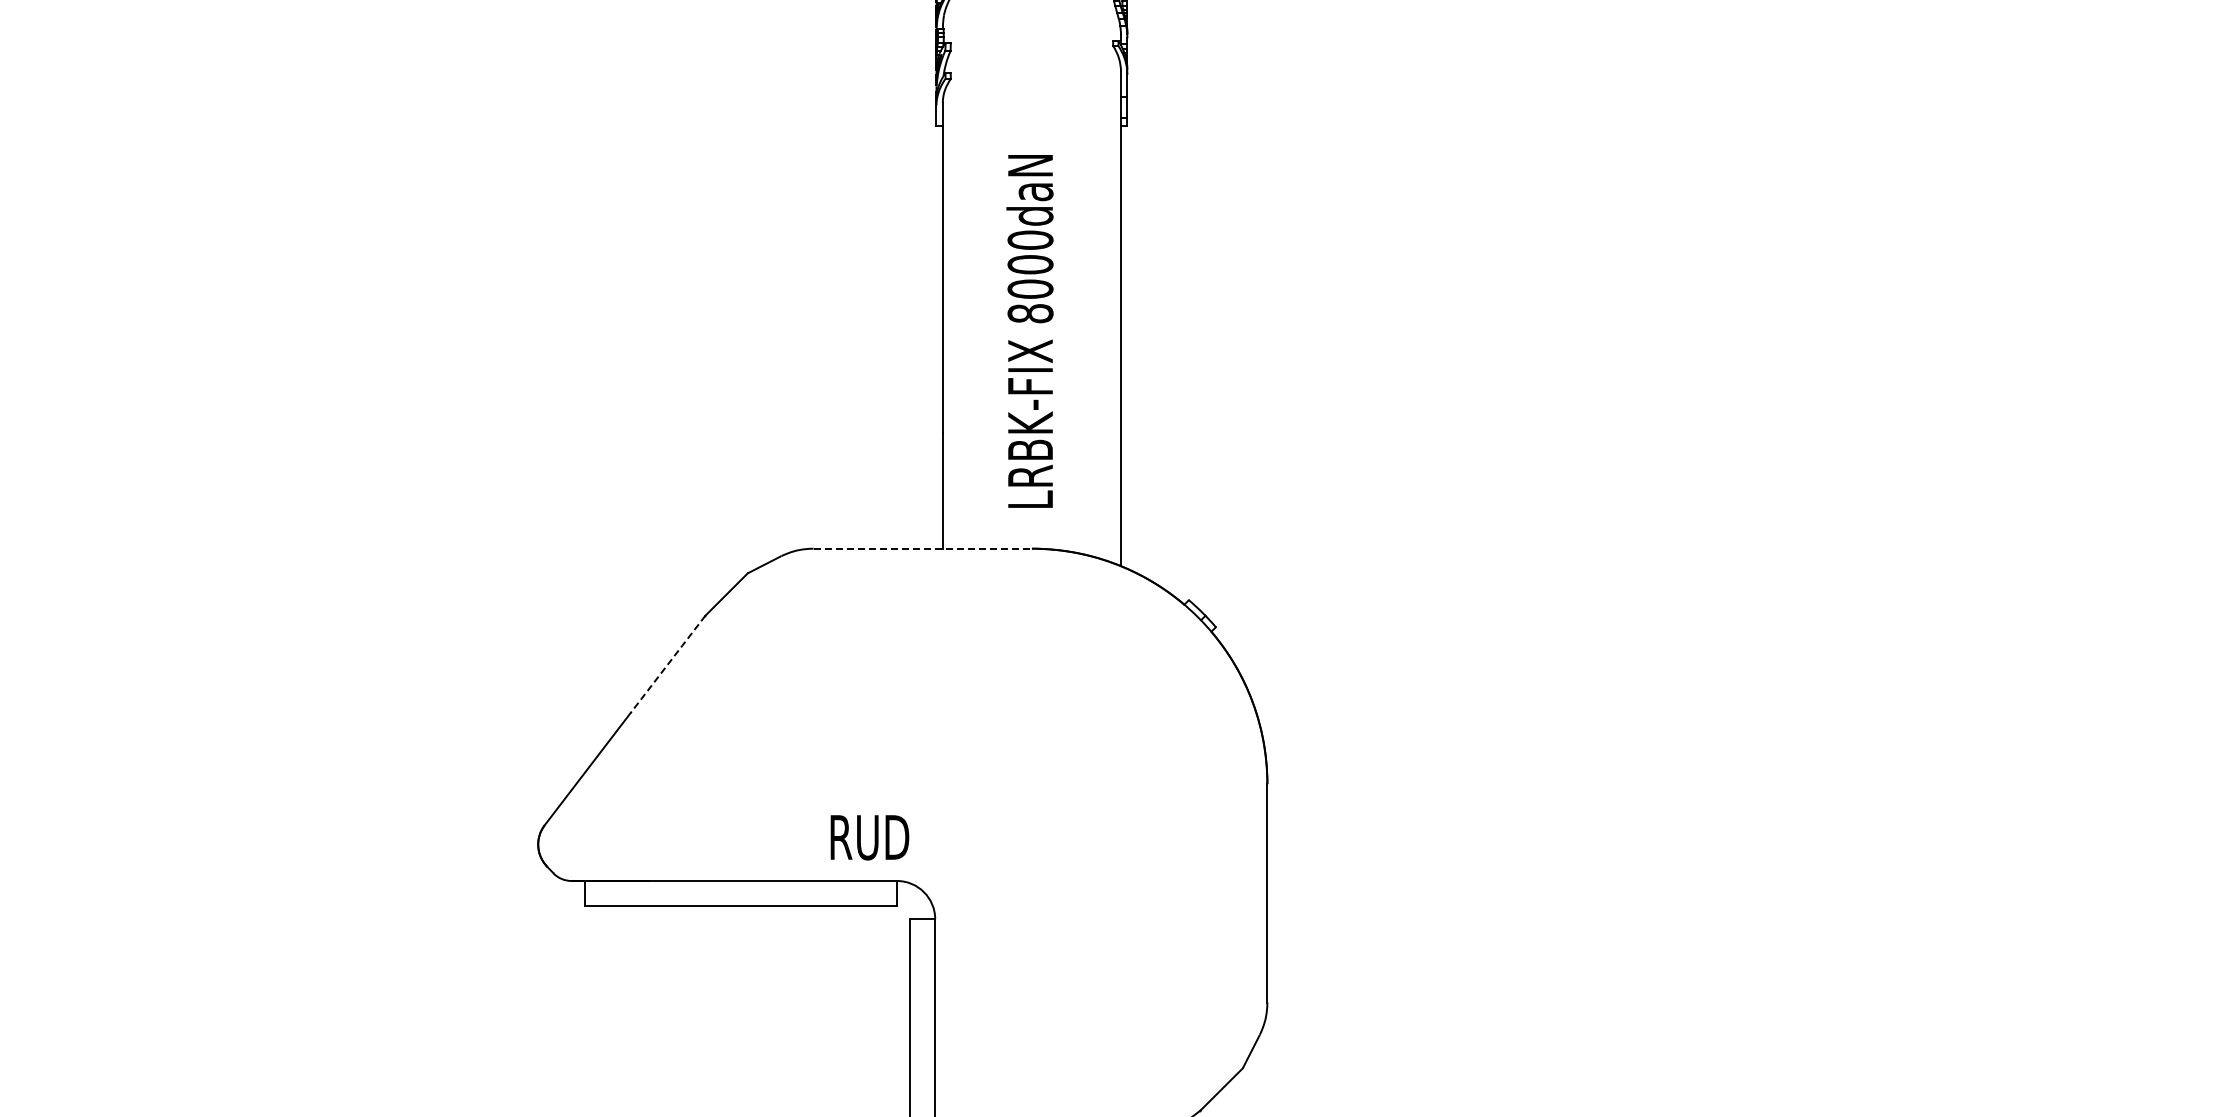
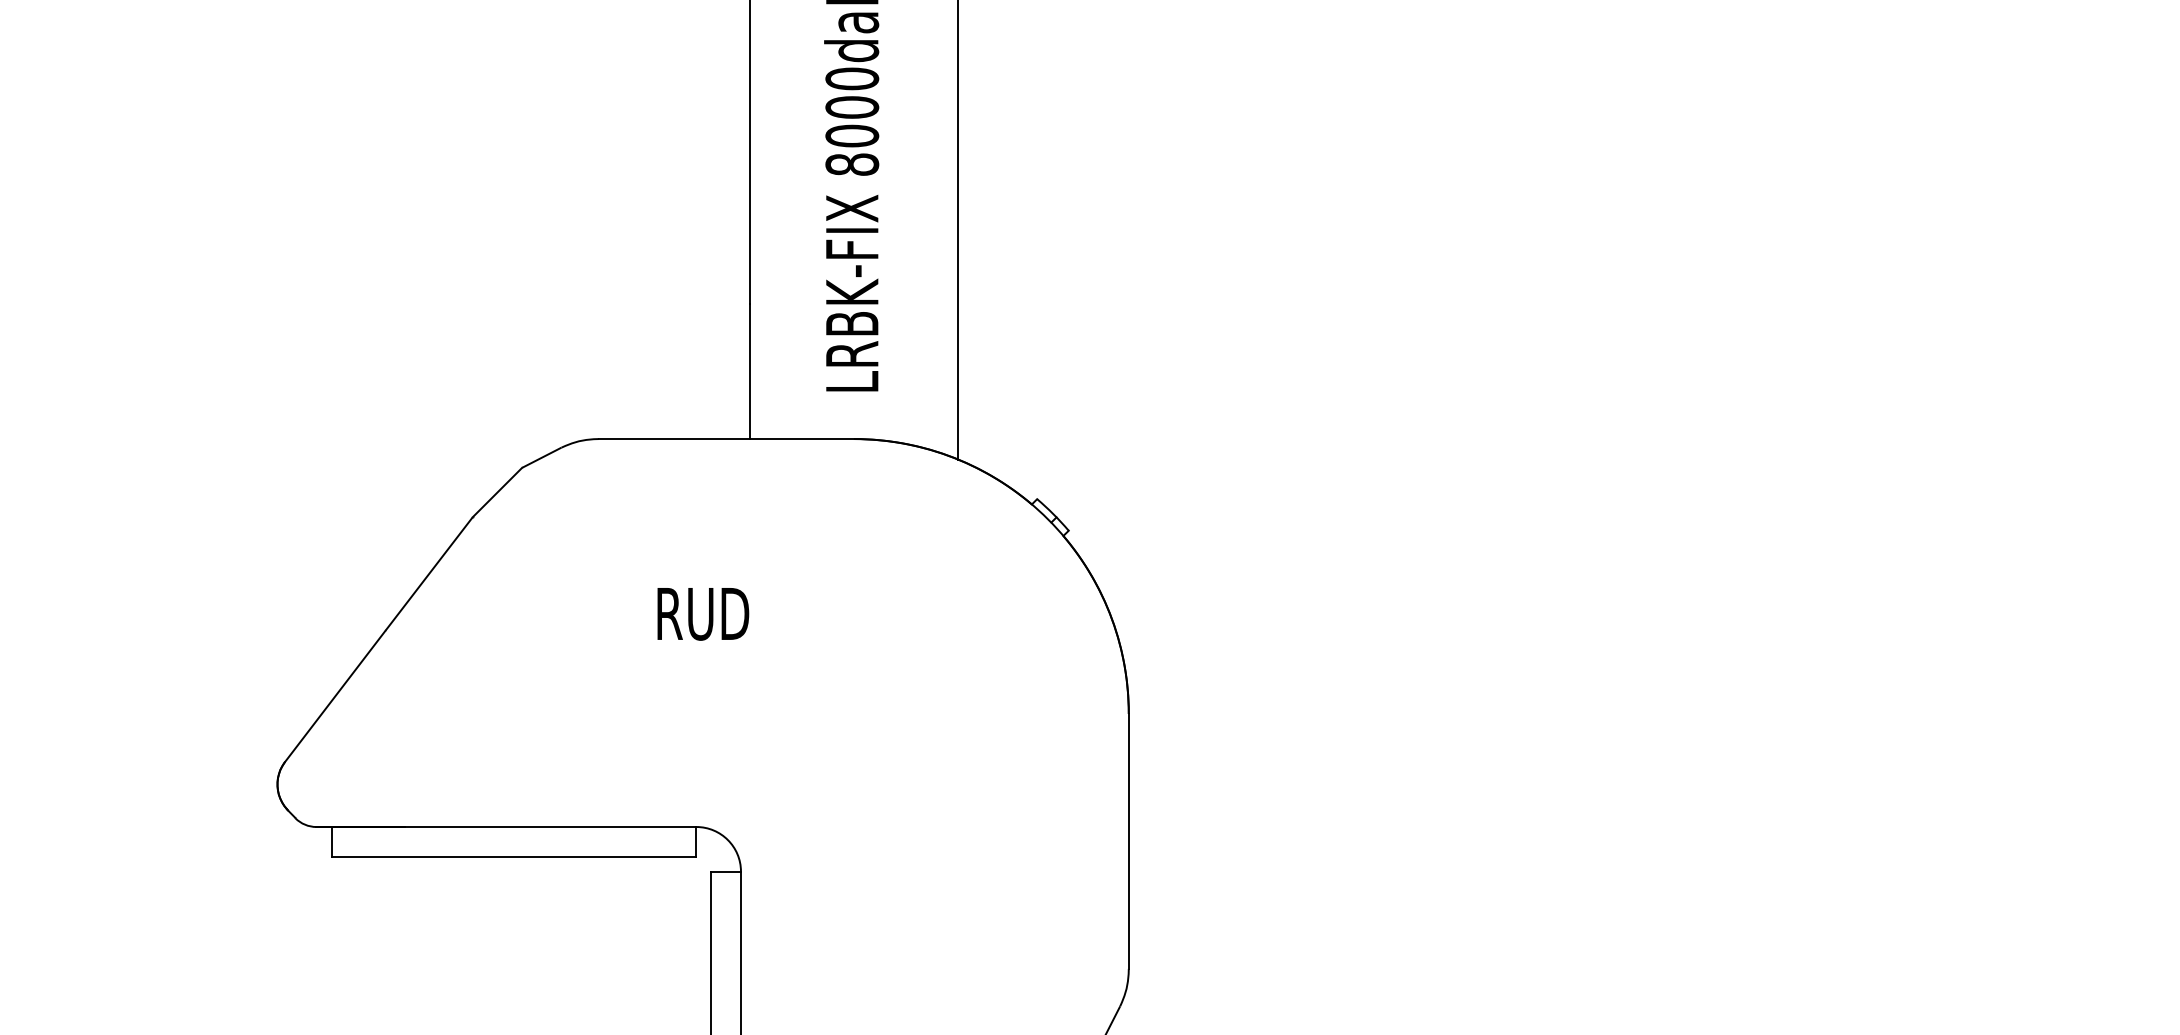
line: (923, 548) -> (727, 438), dashed -> solid
line: (668, 664) -> (429, 574), dashed -> solid
text: (869, 837) -> (702, 613), moved

